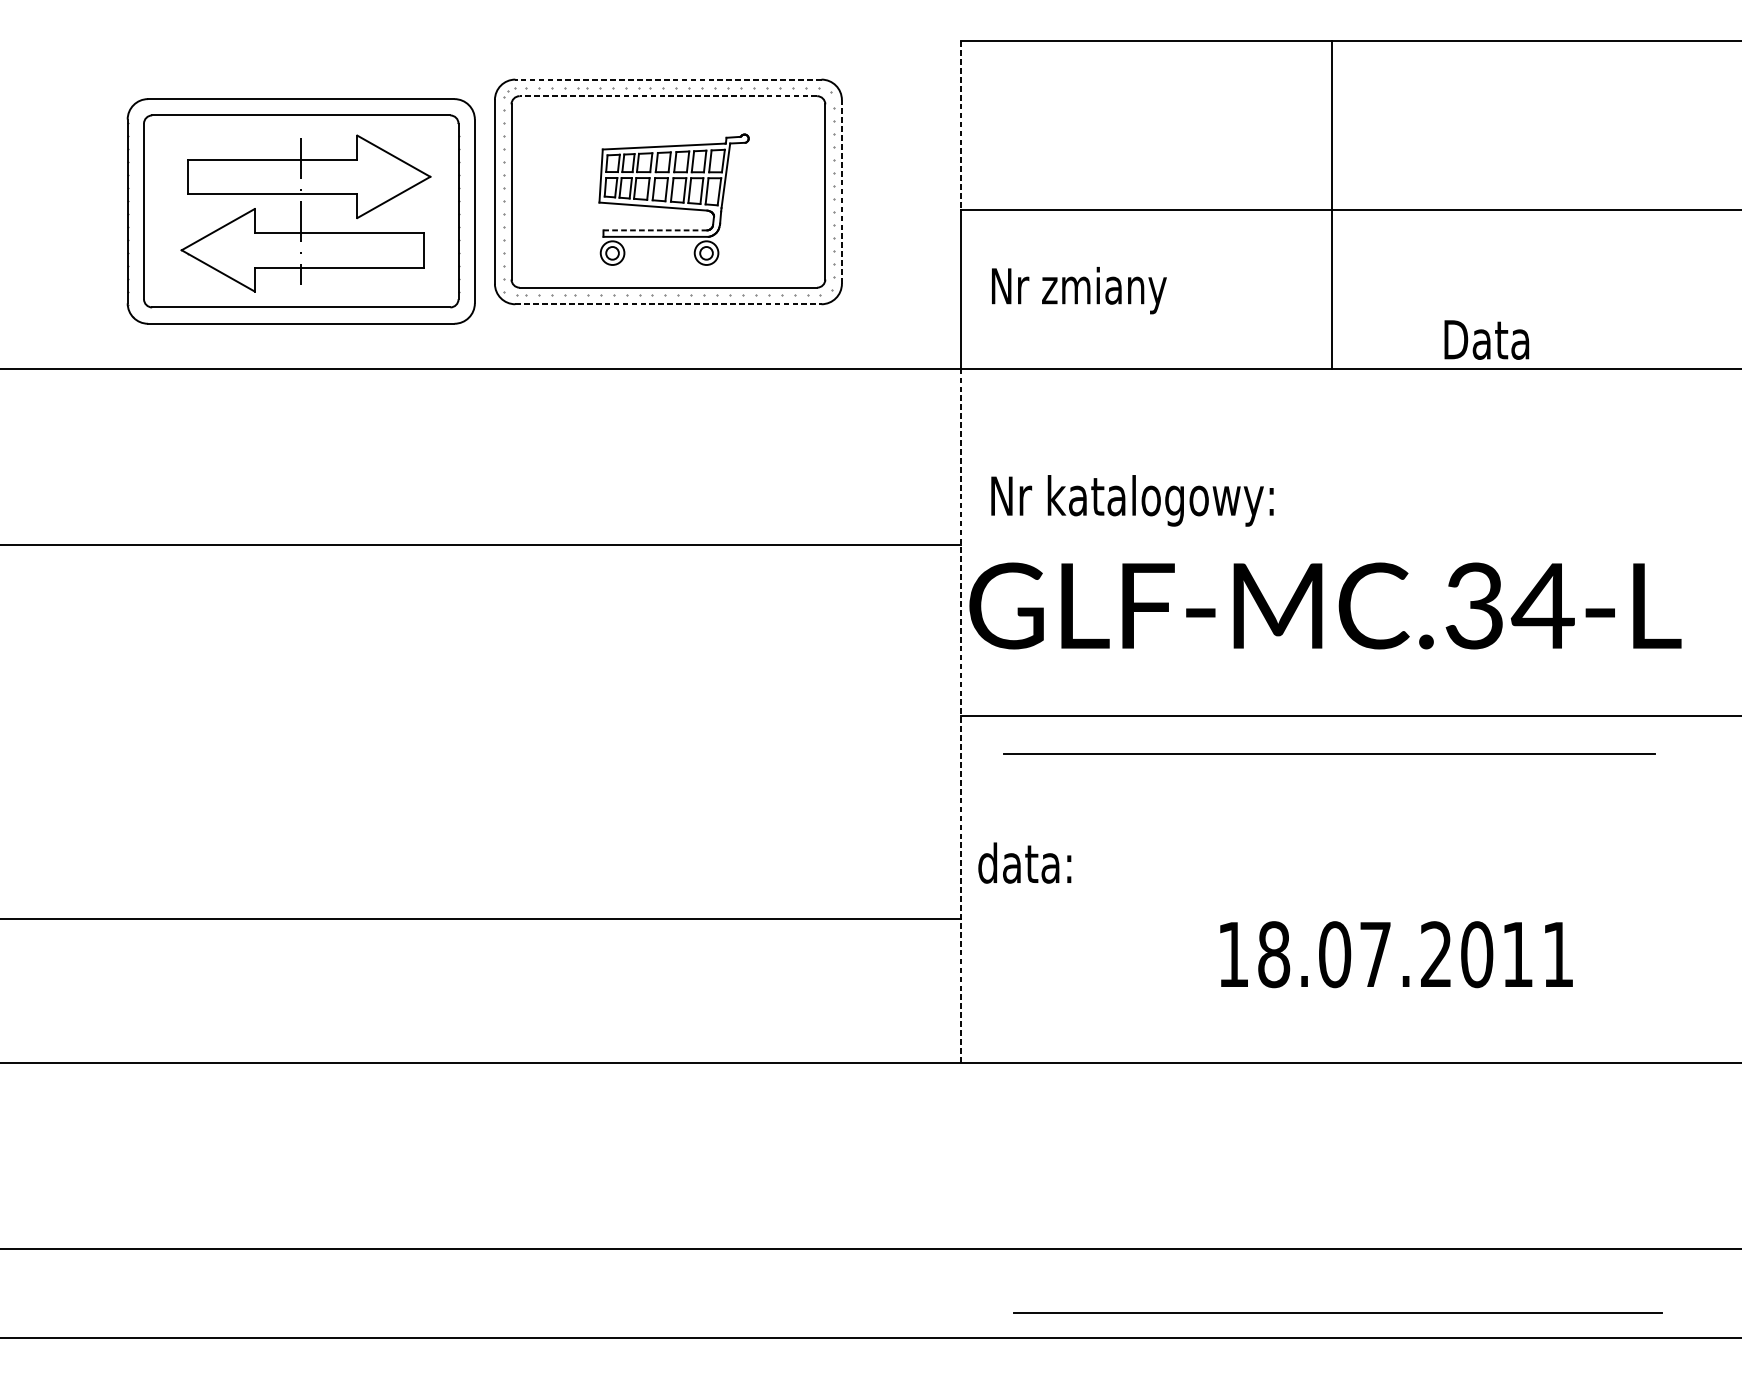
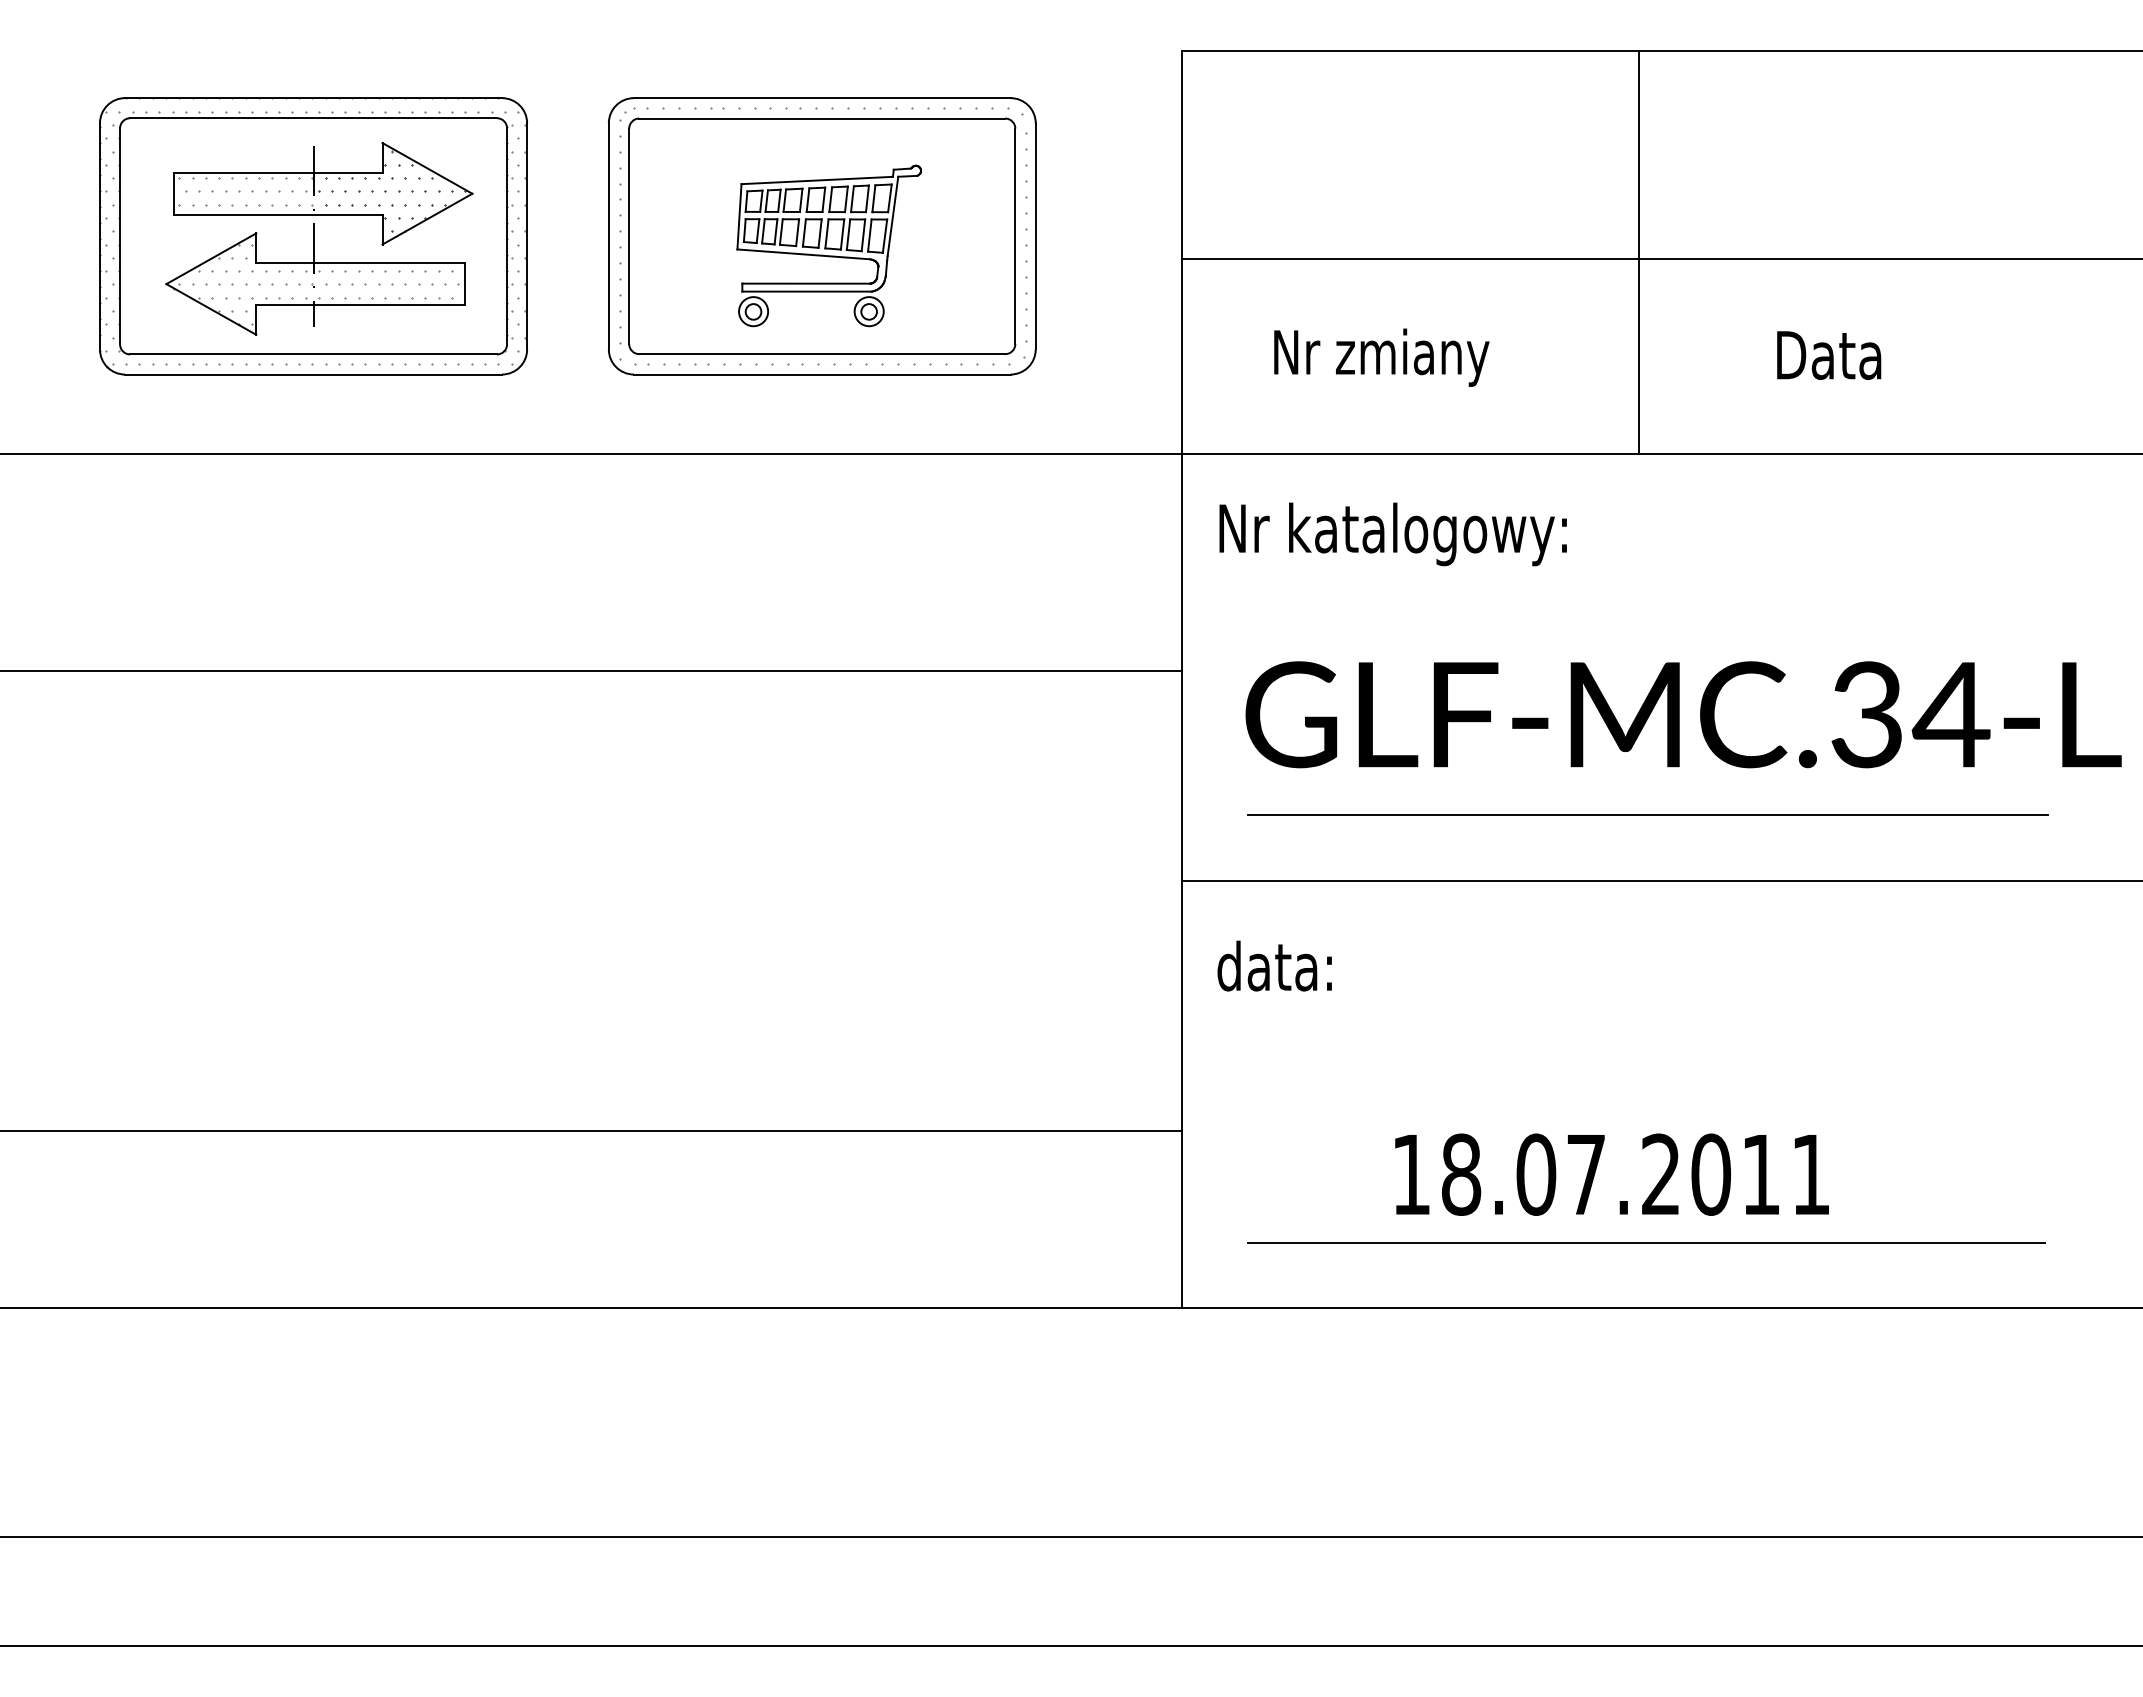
line: (667, 79) -> (821, 98), dashed -> solid
line: (667, 96) -> (821, 118), dashed -> solid
line: (961, 126) -> (1182, 155), dashed -> solid
line: (841, 191) -> (1035, 235), dashed -> solid
part: (301, 211) -> (313, 236), moved
line: (655, 230) -> (806, 283), dashed -> solid
text: (1079, 290) -> (1381, 357), moved
line: (668, 304) -> (822, 374), dashed -> solid
text: (1487, 339) -> (1829, 355), moved
text: (1131, 500) -> (1392, 534), moved
text: (1325, 605) -> (1683, 714), moved
line: (961, 716) -> (1182, 881), dashed -> solid
line: (1328, 752) -> (1647, 814), moved
text: (1024, 862) -> (1274, 965), moved
text: (1396, 954) -> (1611, 1174), moved
line: (1338, 1312) -> (1646, 1242), moved

